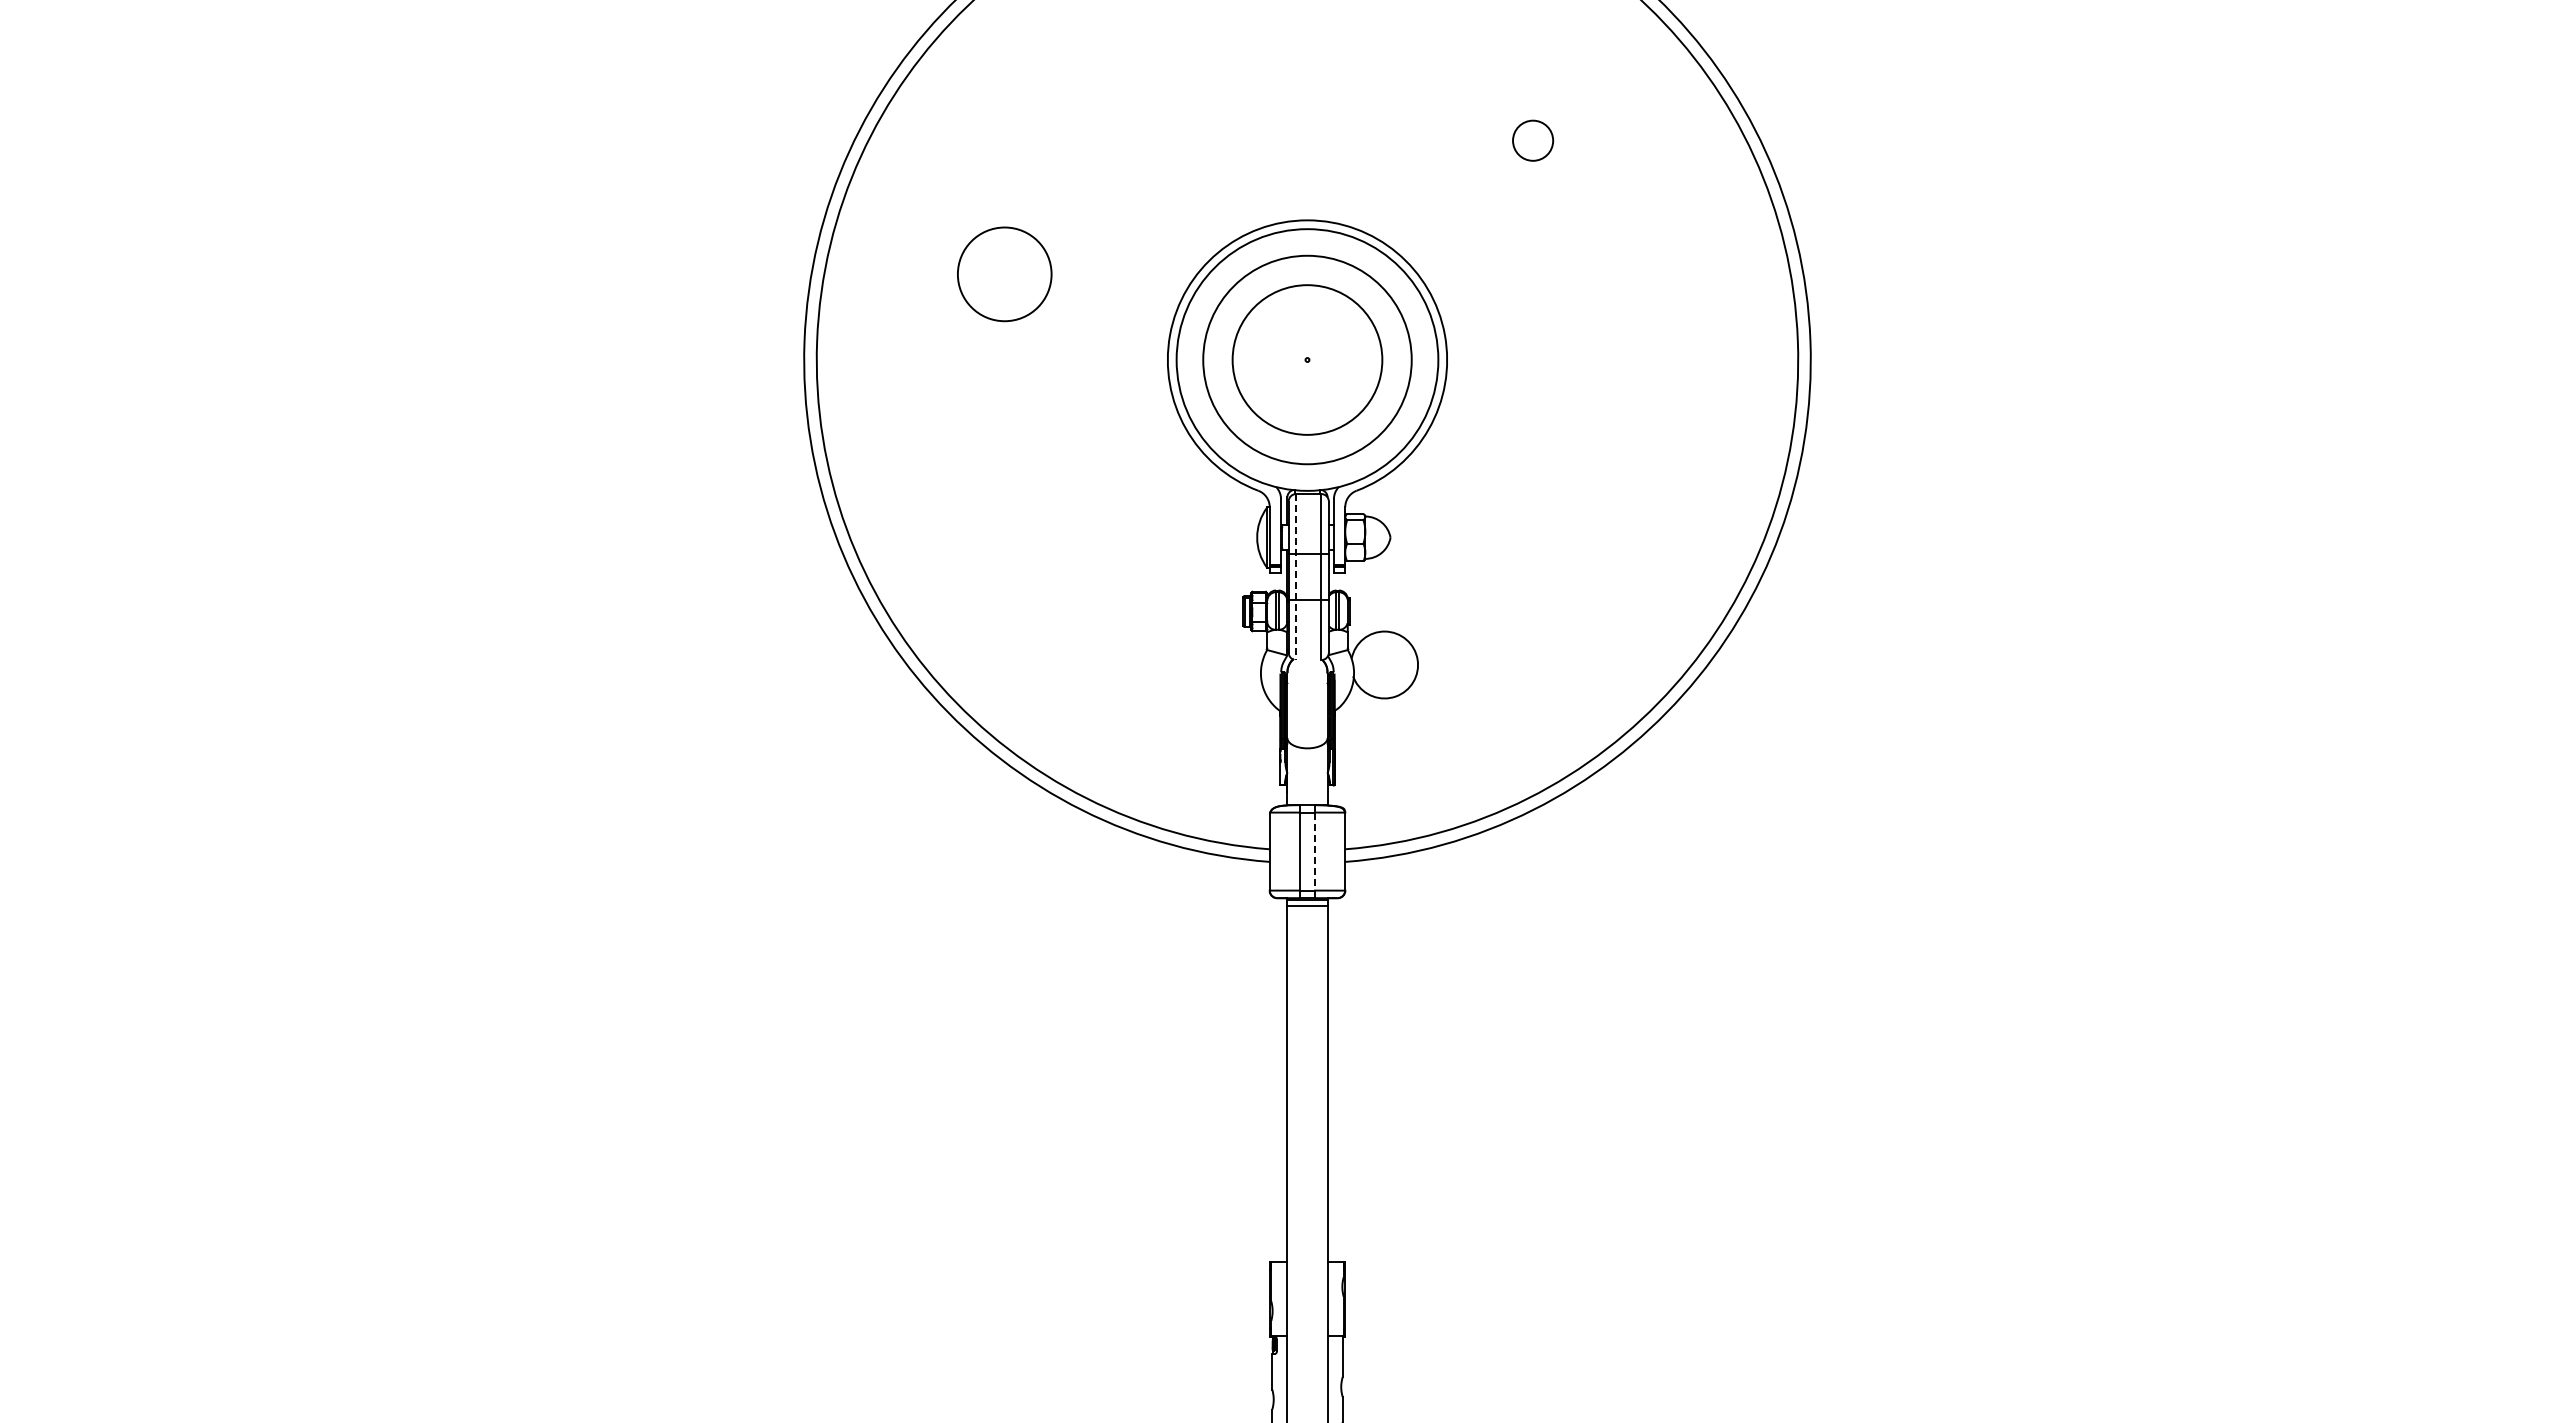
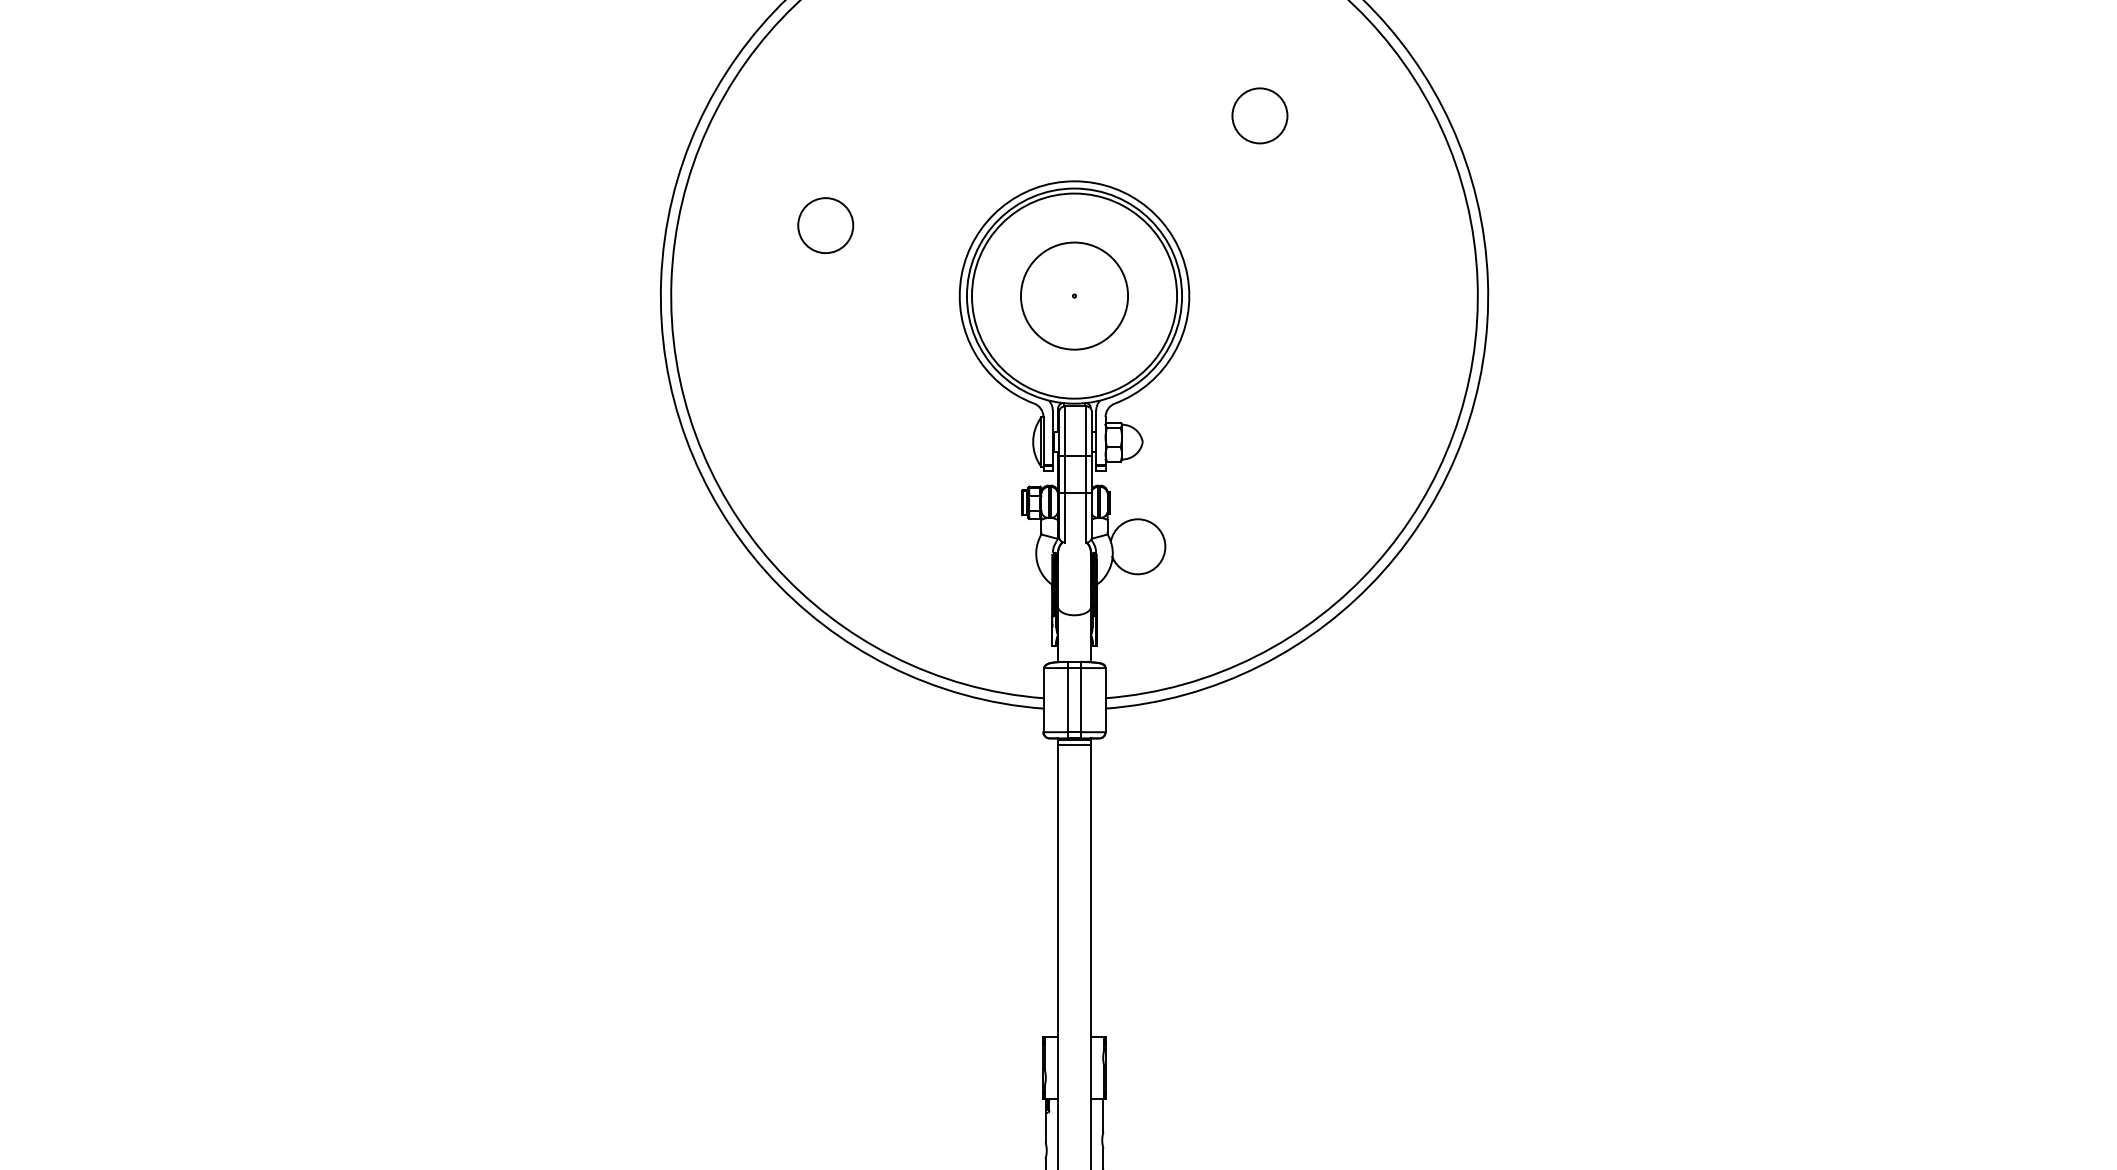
circle: (1532, 140) -> (1259, 115), size x1.67
circle: (1004, 273) -> (825, 225), size x0.71
circle: (1307, 359) -> (1074, 295), size x0.62
circle: (1307, 359) -> (1074, 295), size x1.67
line: (1296, 576) -> (1065, 474), dashed -> solid
line: (1315, 852) -> (1081, 700), dashed -> solid

